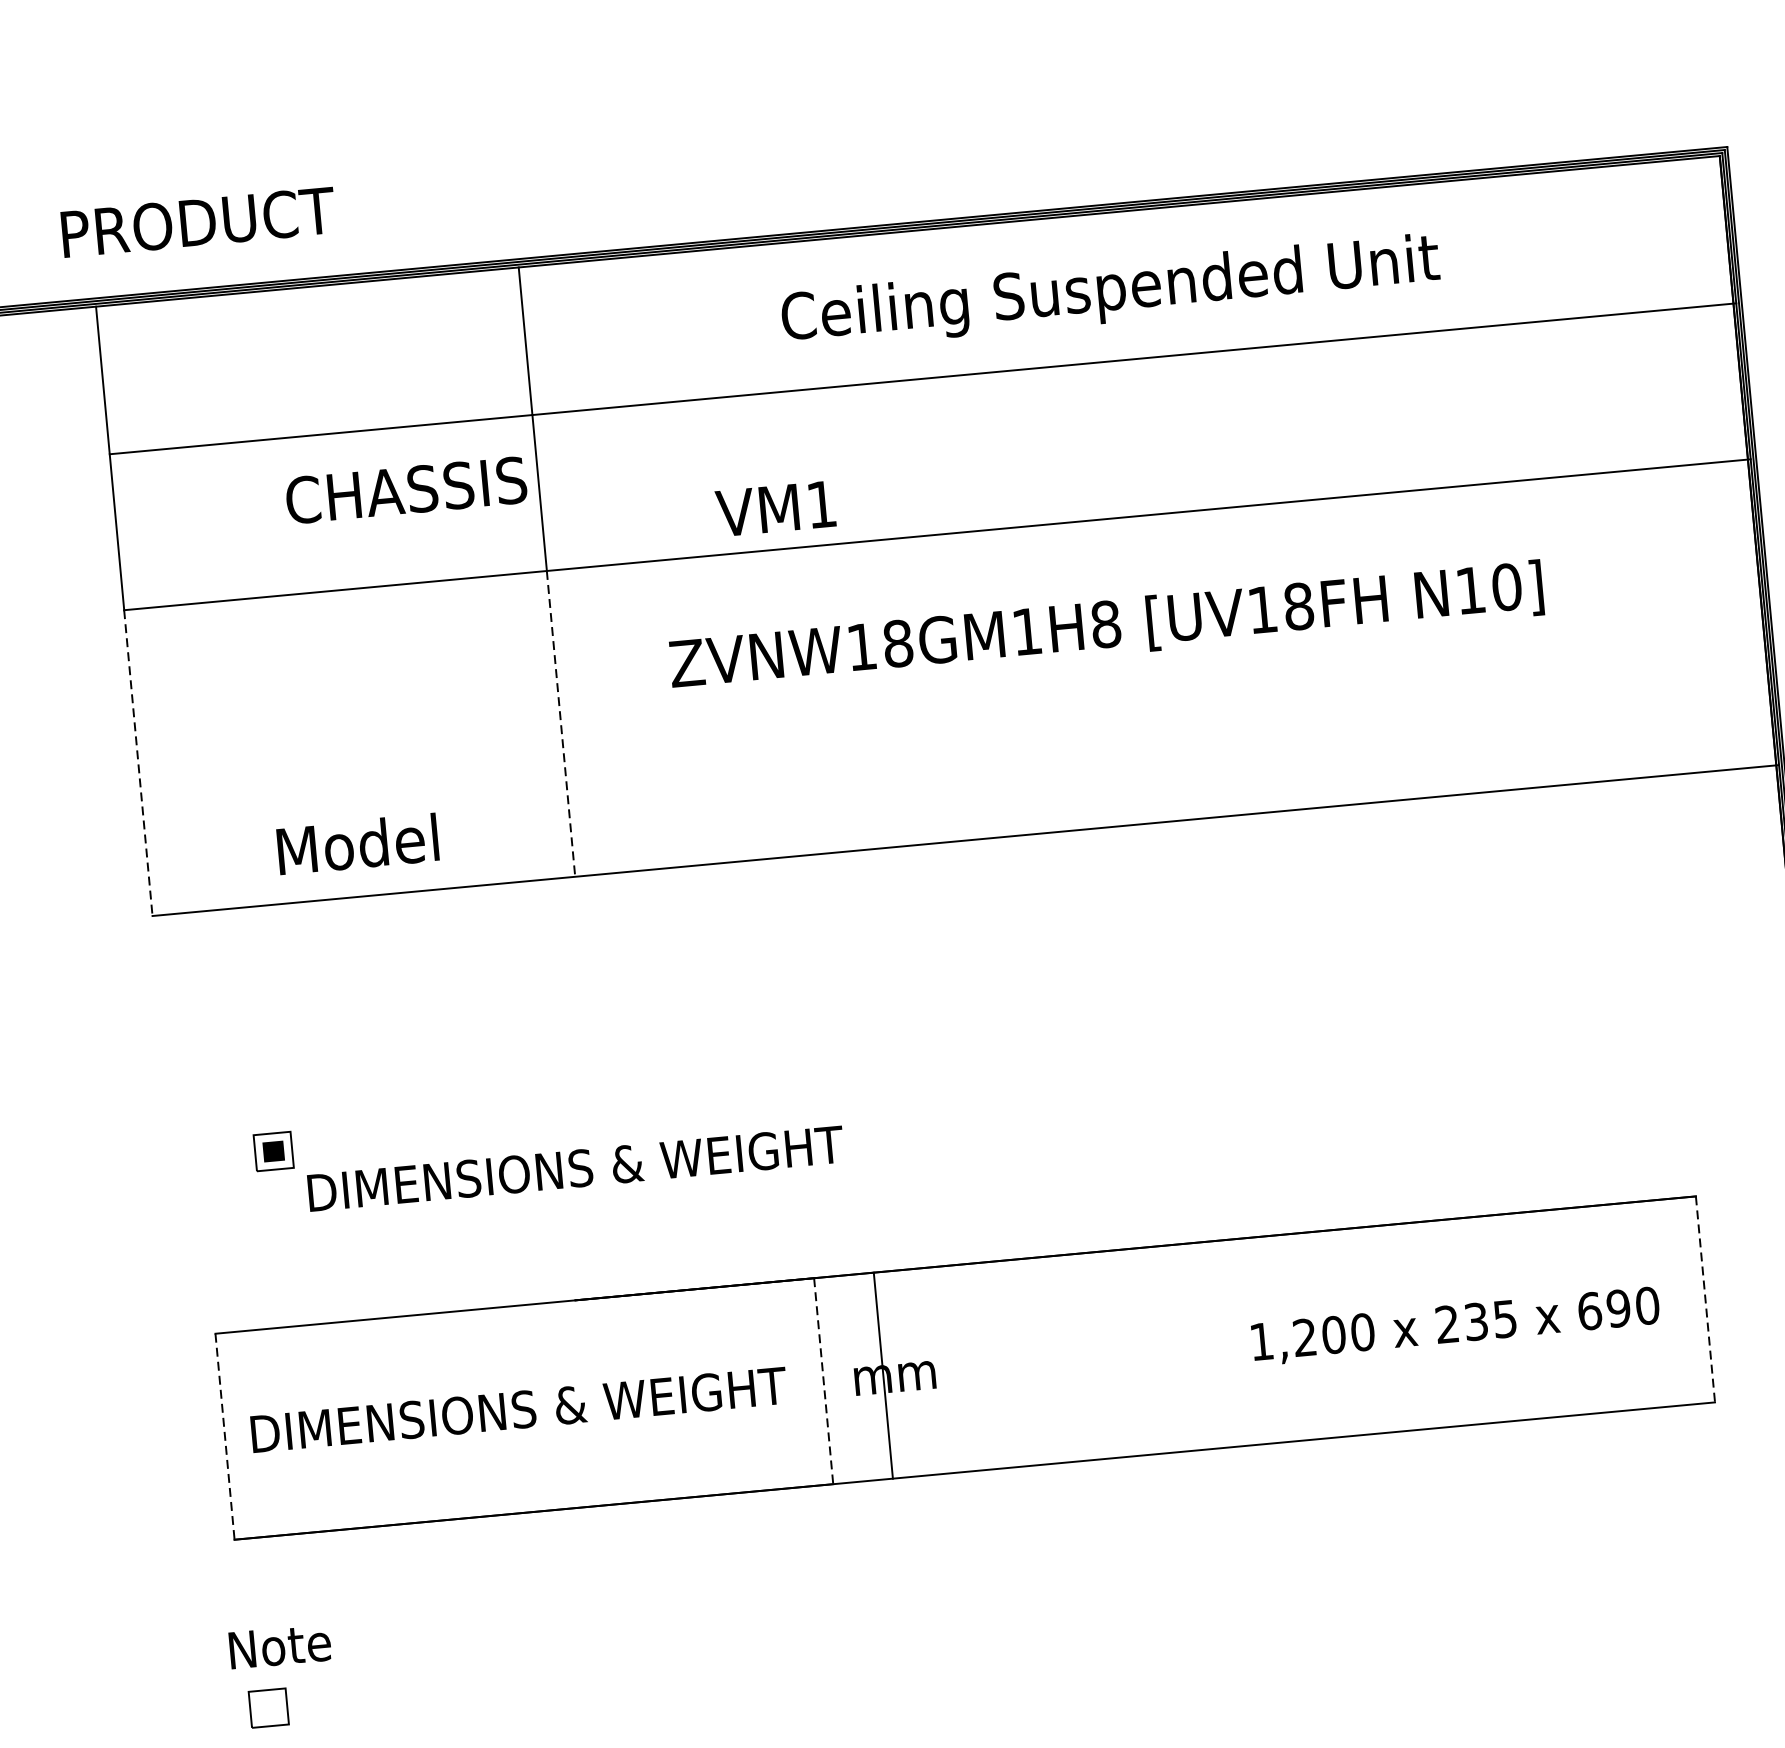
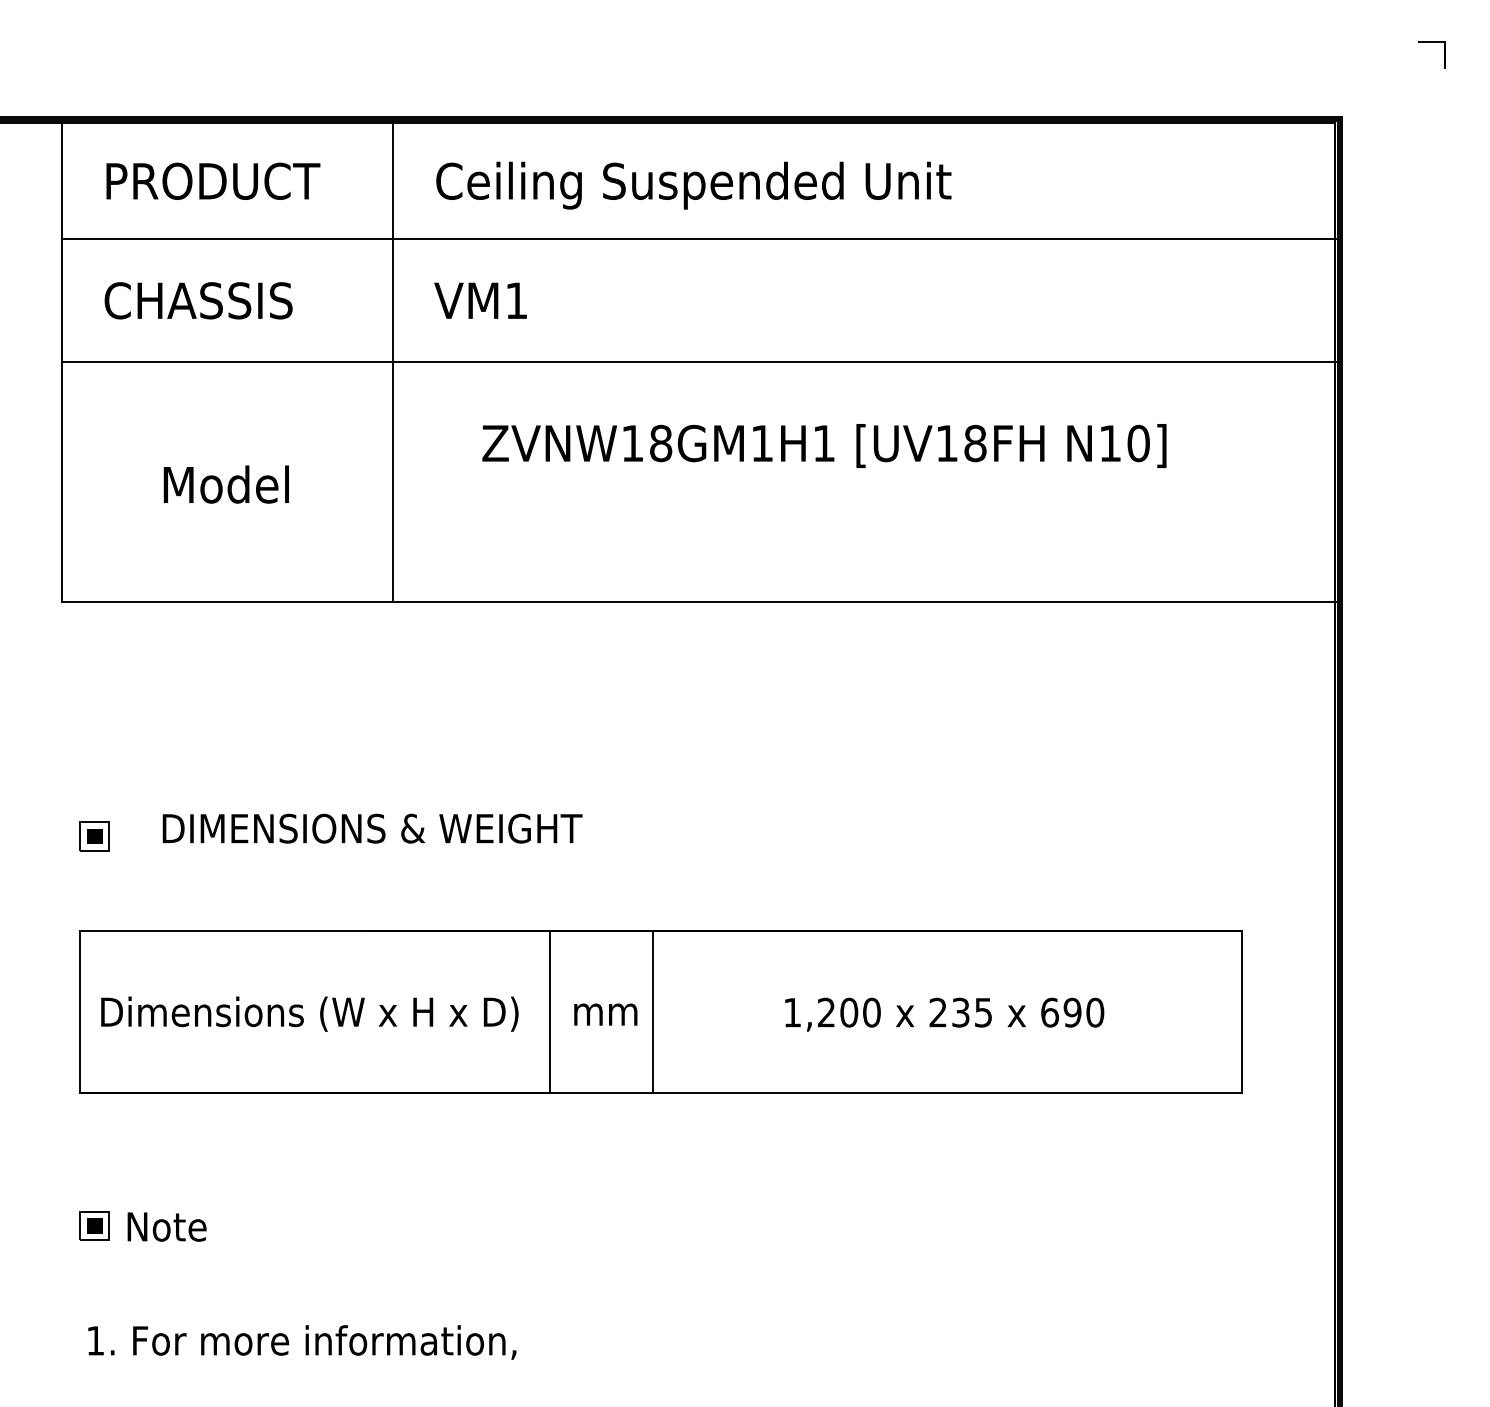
text: (198, 221) -> (213, 180), moved
text: (1110, 292) -> (693, 185), moved
text: (406, 490) -> (198, 300), moved
text: (775, 508) -> (480, 300), moved
text: (1106, 624) -> (824, 443), ZVNW18GM1H8 -> ZVNW18GM1H1
line: (561, 723) -> (393, 481), dashed -> solid
line: (138, 763) -> (61, 481), dashed -> solid
text: (356, 844) -> (225, 484), moved
part: (273, 1151) -> (94, 836), moved
line: (1705, 1299) -> (1241, 1011), dashed -> solid
text: (1455, 1326) -> (944, 1014), moved
line: (882, 1375) -> (652, 1011), moved
line: (823, 1380) -> (549, 1011), dashed -> solid
text: (536, 1410) -> (324, 1013), DIMENSIONS & WEIGHT -> Dimensions (W x H x D)
line: (225, 1436) -> (80, 1011), dashed -> solid
text: (279, 1645) -> (166, 1226), moved
fill: (268, 1707) -> (94, 1225), added

